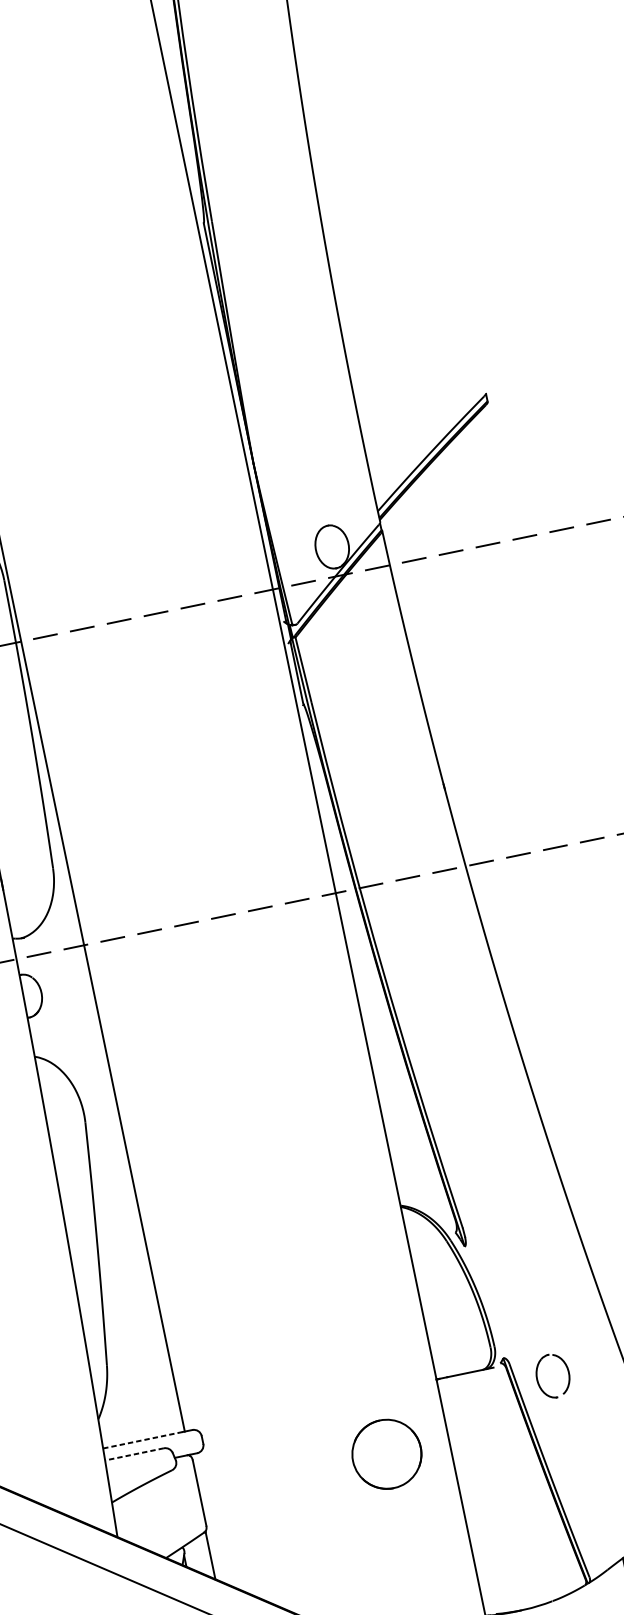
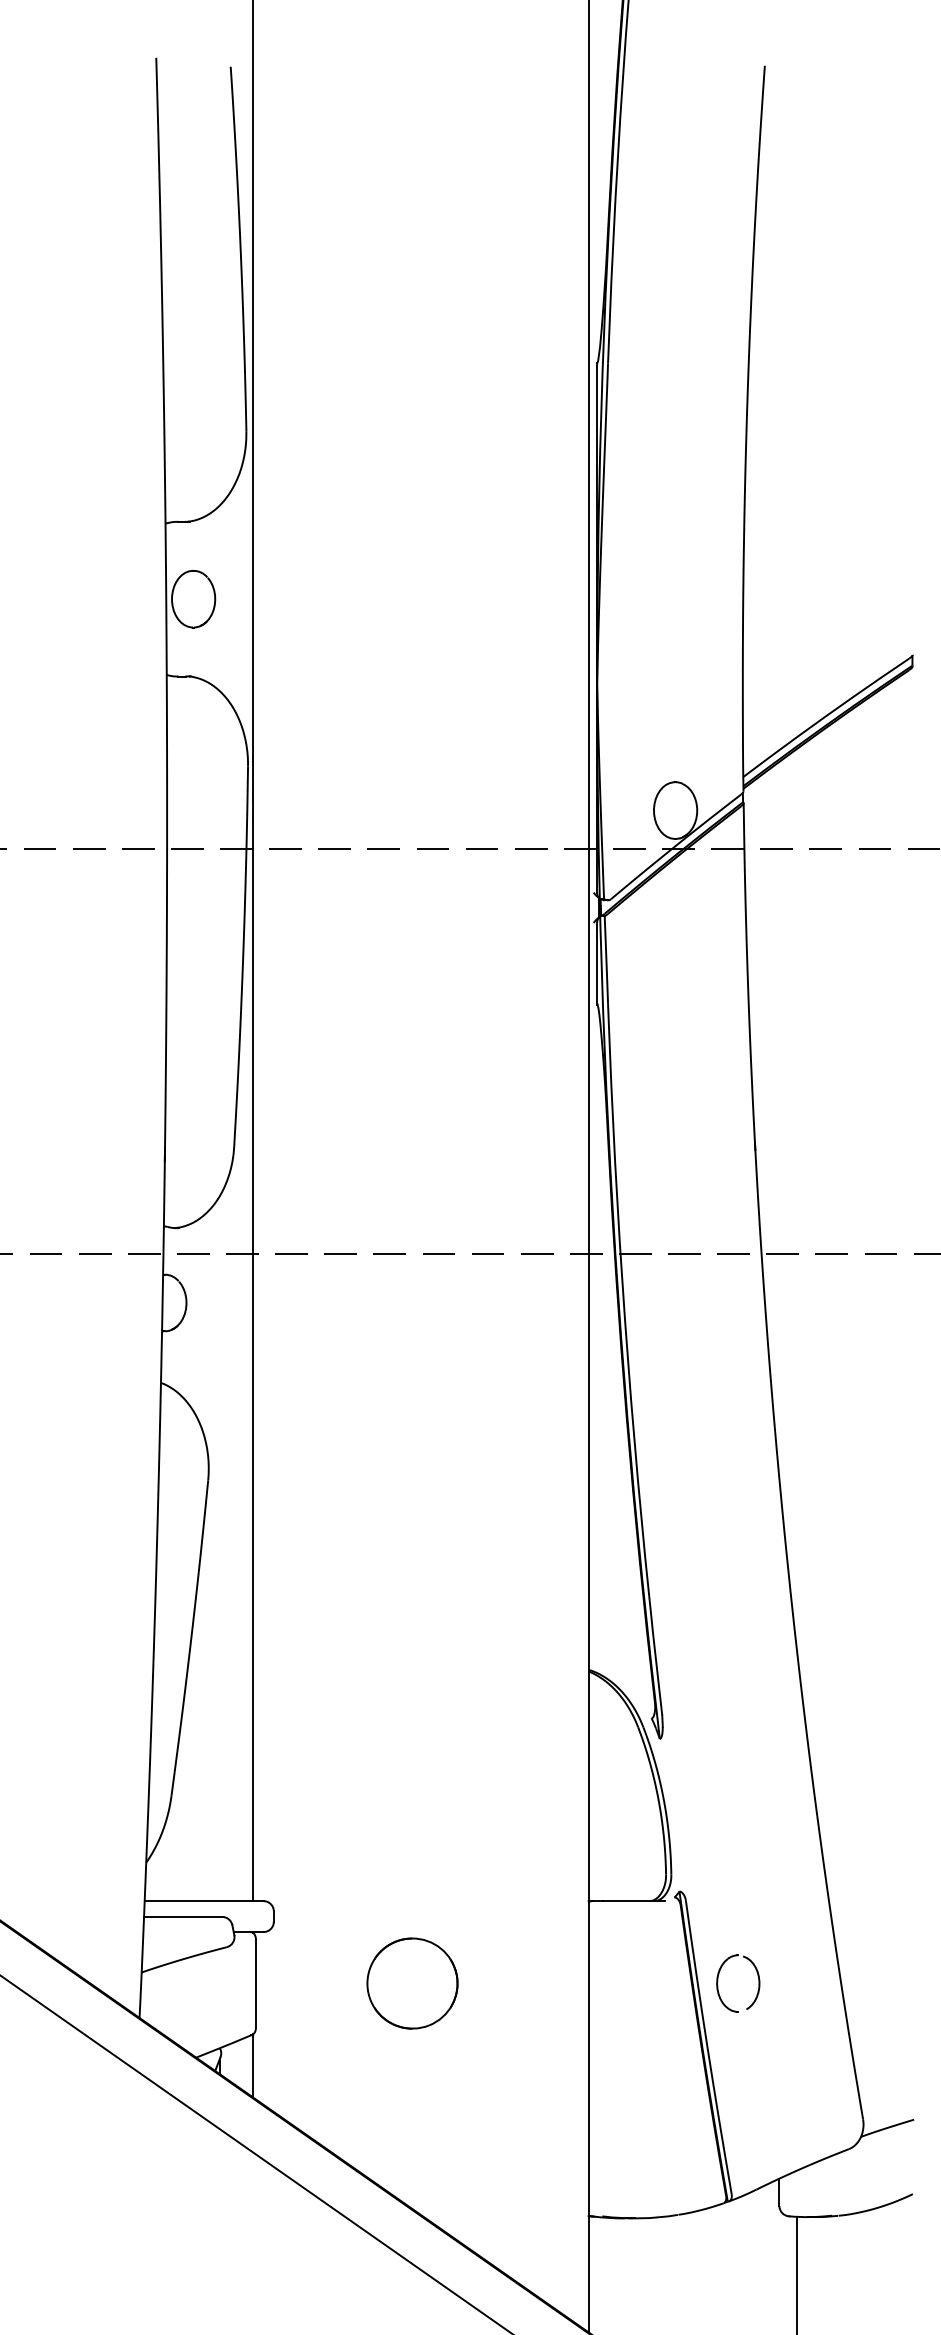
part: (568, 1372) -> (758, 1983), moved
line: (143, 1440) -> (198, 1901), dashed -> solid
line: (133, 1454) -> (182, 1916), dashed -> solid
part: (386, 1454) -> (412, 1983), moved

